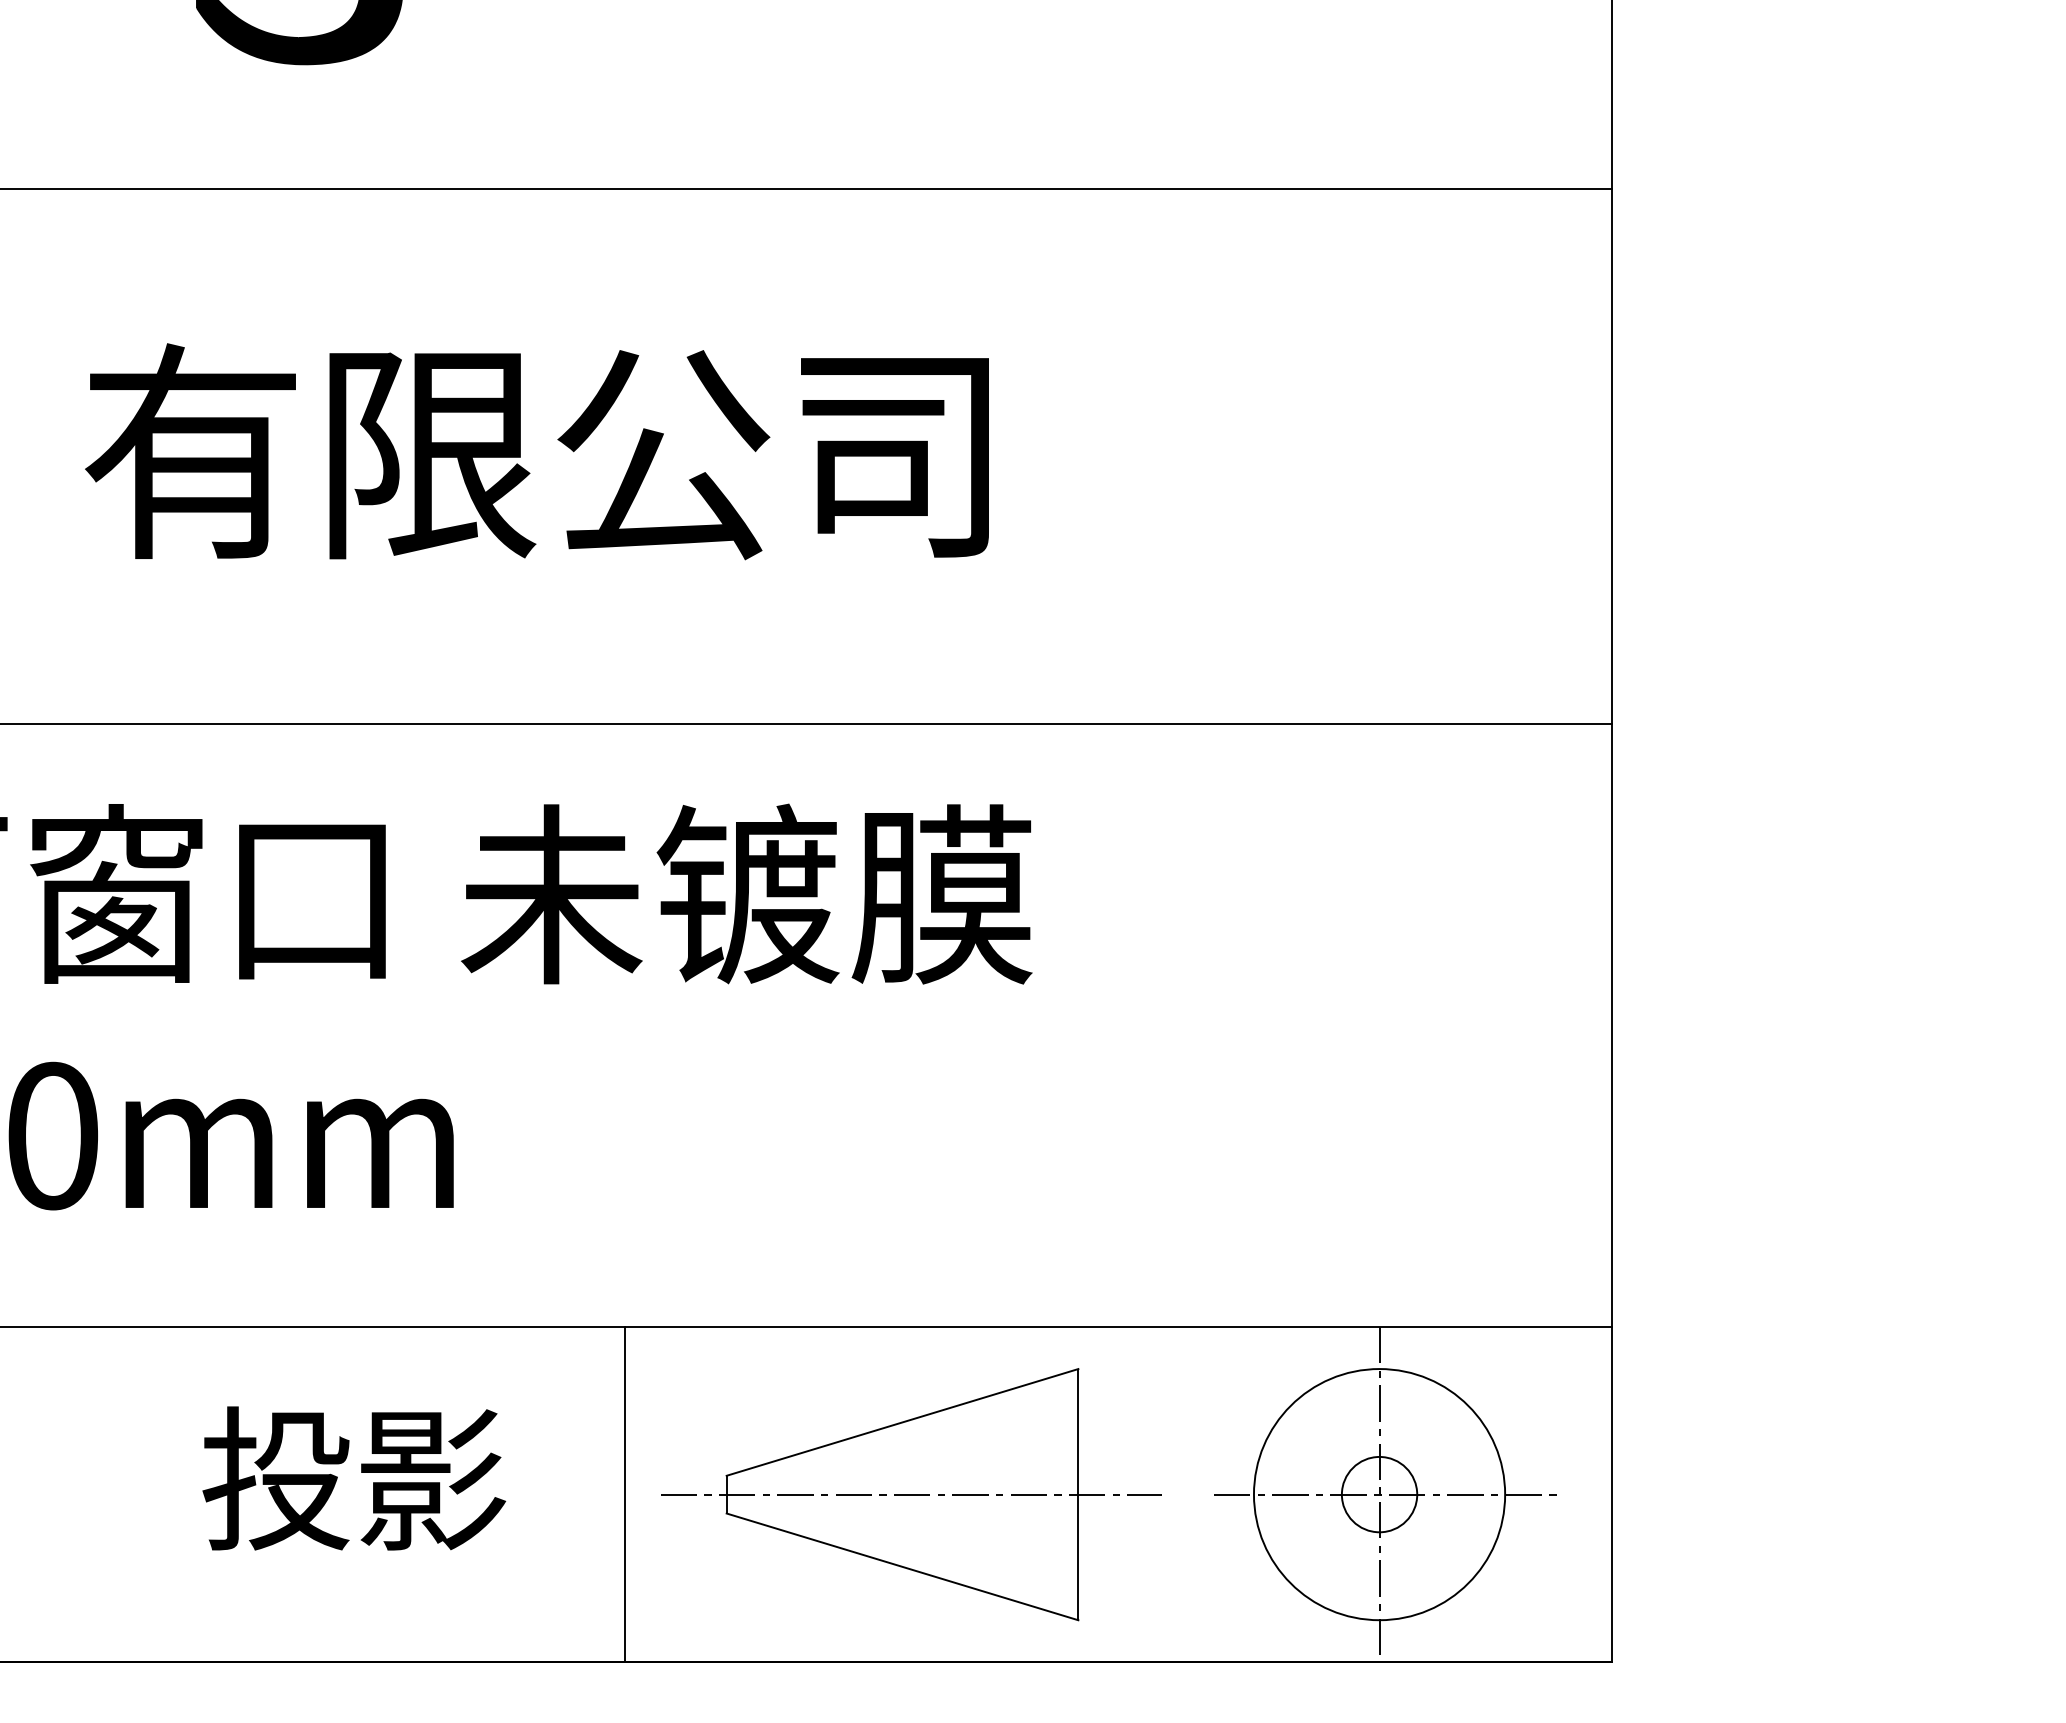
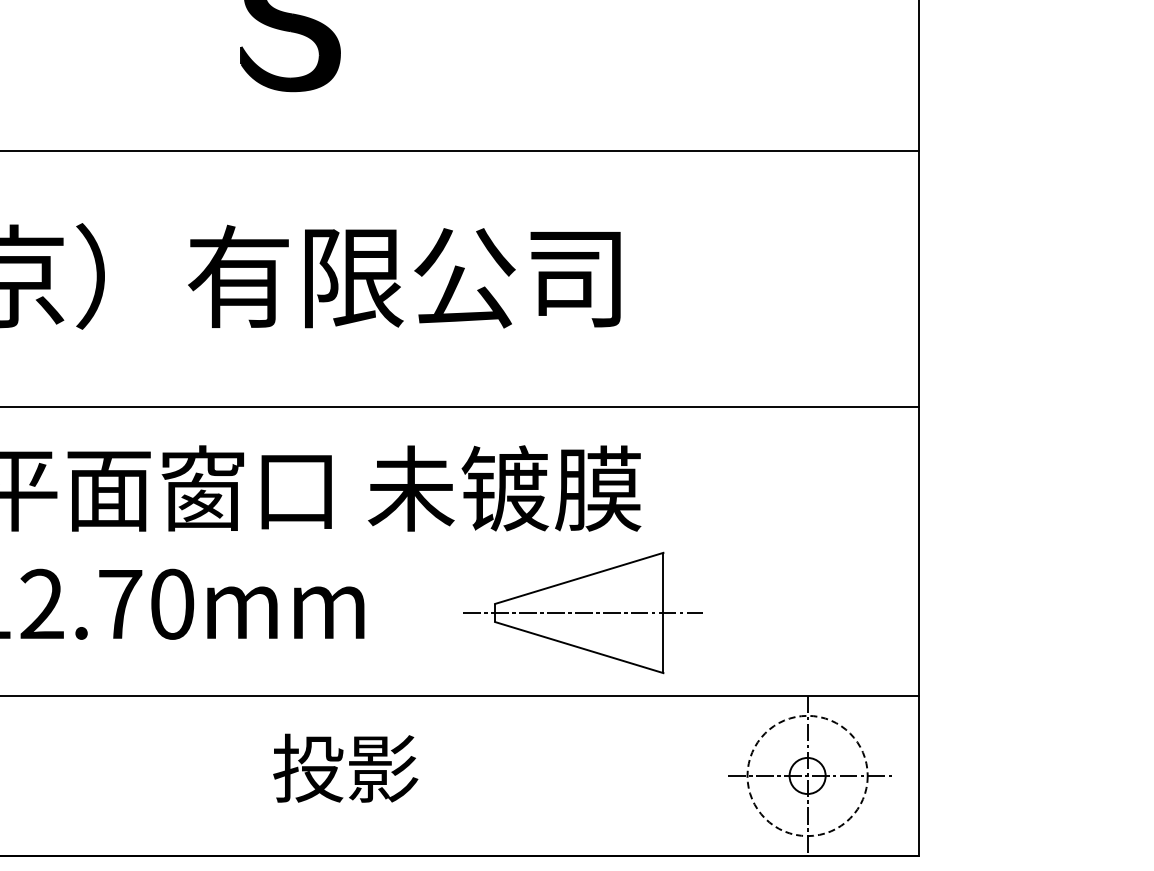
text: (353, 1476) -> (345, 767), moved
line: (625, 1493) -> (446, 775), removed
part: (909, 1493) -> (582, 612), moved
circle: (1379, 1493) -> (807, 775), solid -> dashed

